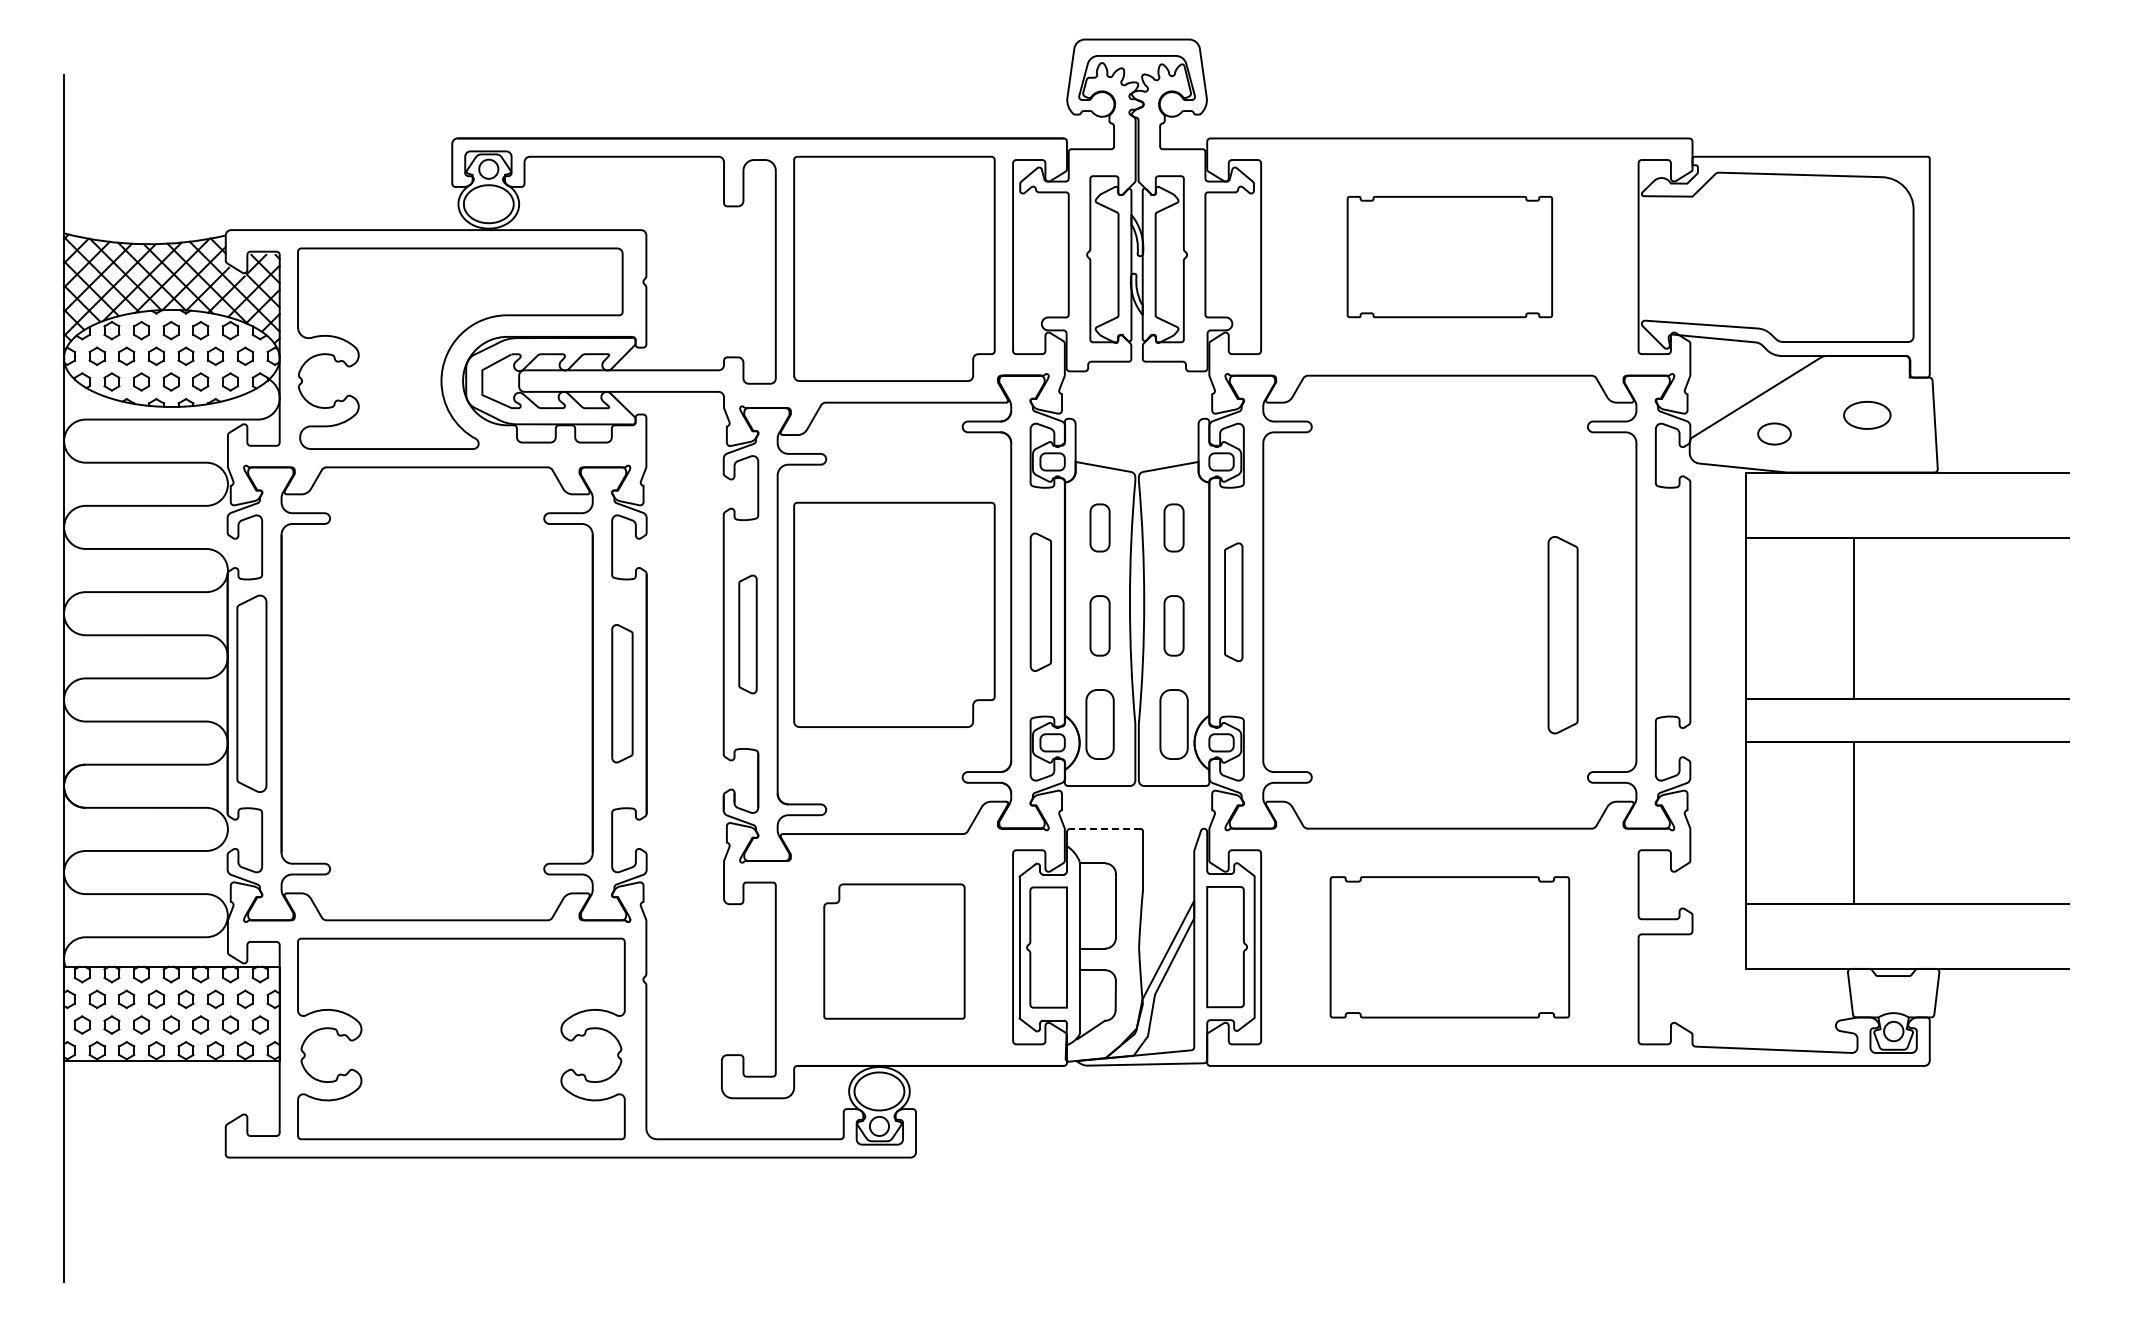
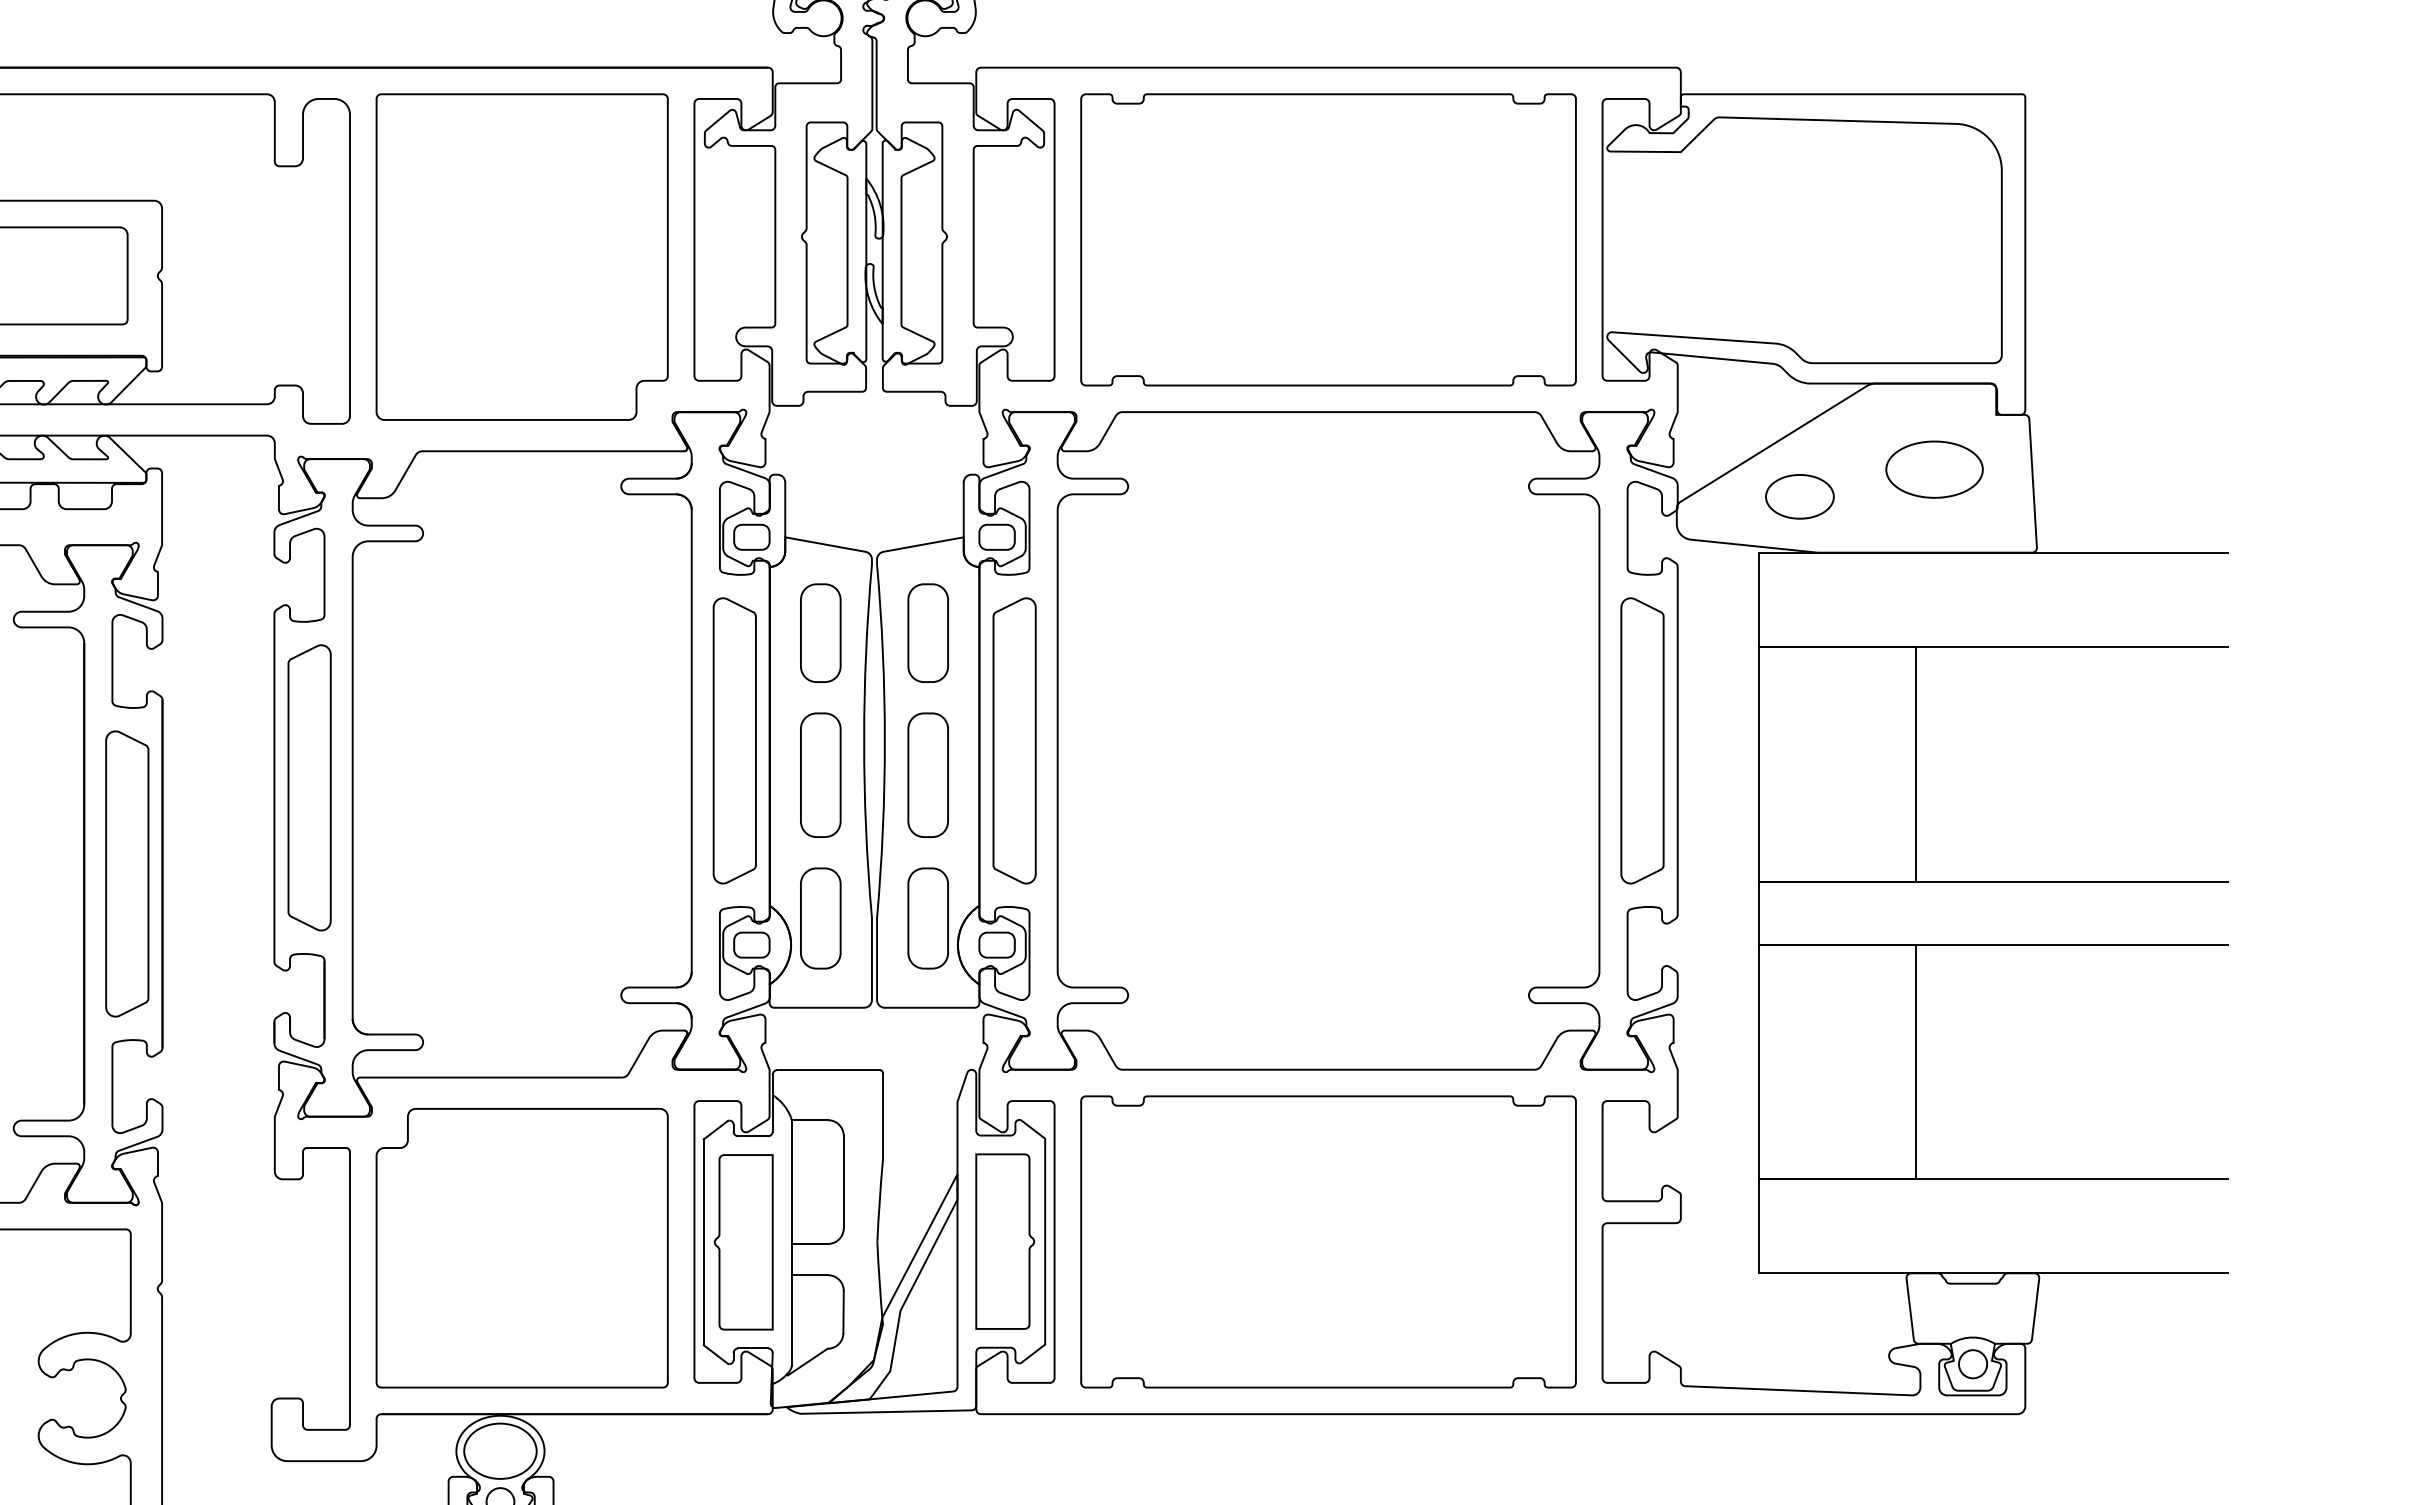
part: (1449, 256) -> (1328, 239), size x1.67
part: (1867, 415) -> (1934, 469), size x1.43
part: (1774, 433) -> (1799, 496), size x1.43
part: (1099, 527) -> (819, 632), size x1.43
part: (1173, 527) -> (927, 632), size x1.43
part: (1040, 602) -> (734, 741), size x1.43
part: (1233, 602) -> (1014, 741), size x1.67
part: (894, 614) -> (522, 758), removed
part: (1099, 625) -> (819, 774), size x1.43
part: (1173, 625) -> (927, 774), size x1.43
part: (747, 634) -> (308, 787), size x1.67
part: (1562, 635) -> (1641, 741), moved
part: (622, 693) -> (127, 873), size x1.43
line: (1104, 828) -> (827, 1069), dashed -> solid
part: (1449, 947) -> (1328, 1242), size x1.43
part: (894, 951) -> (522, 1248), size x1.43

